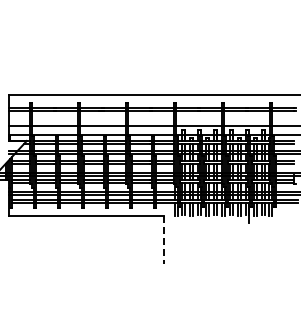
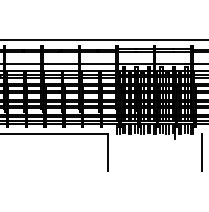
line: (284, 239) -> (202, 152), added
line: (164, 240) -> (108, 153), dashed -> solid

